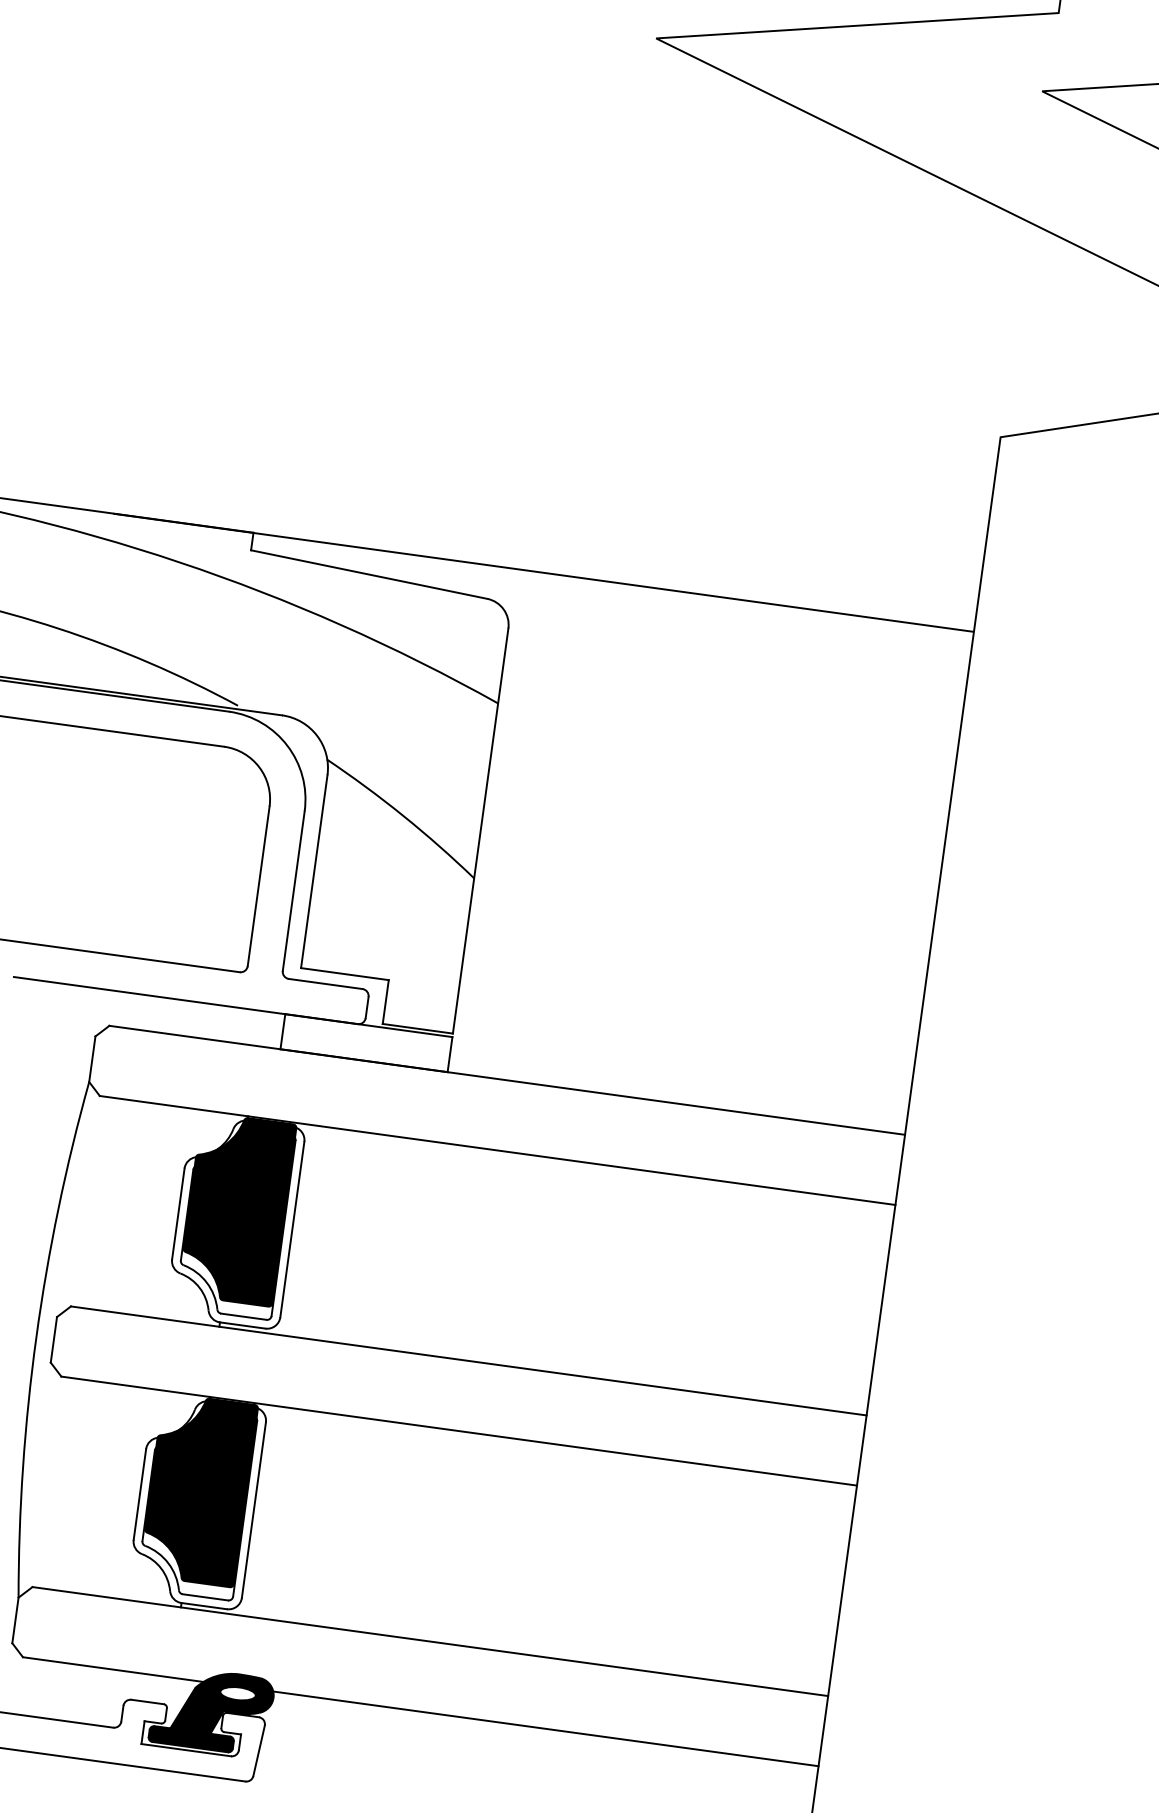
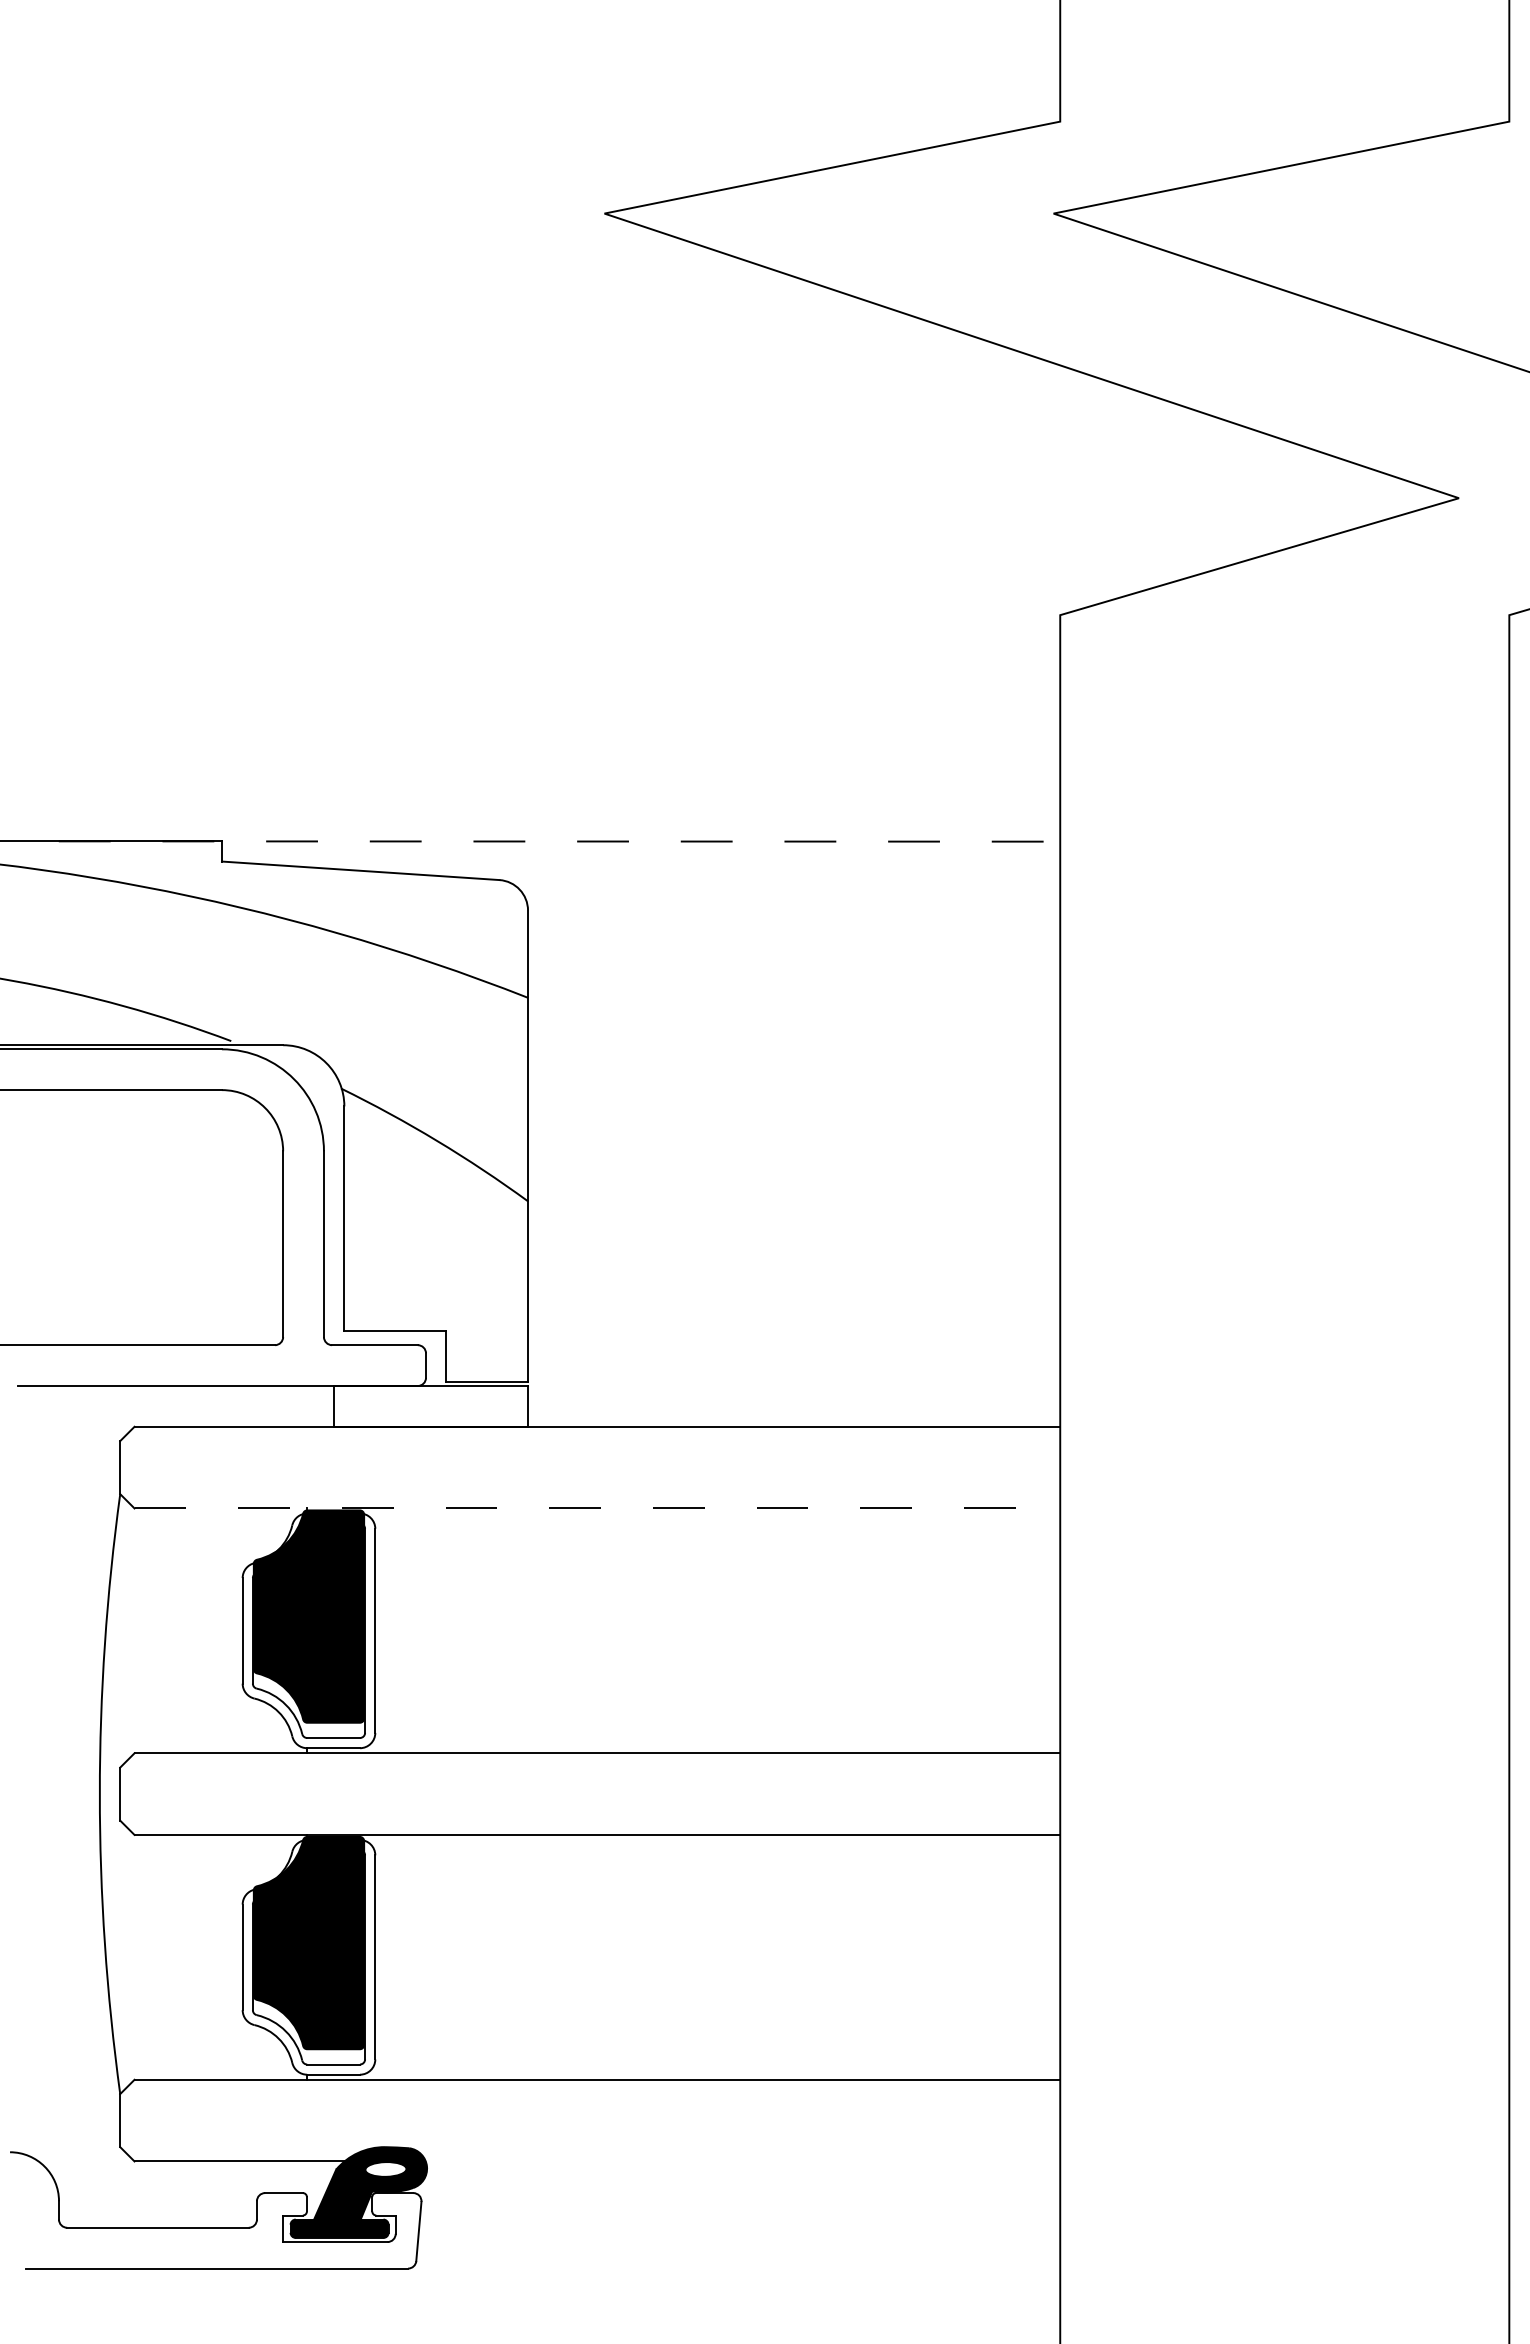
line: (543, 572) -> (559, 841), solid -> dashed
line: (497, 1150) -> (597, 1508), solid -> dashed
line: (545, 1728) -> (742, 2161), removed

